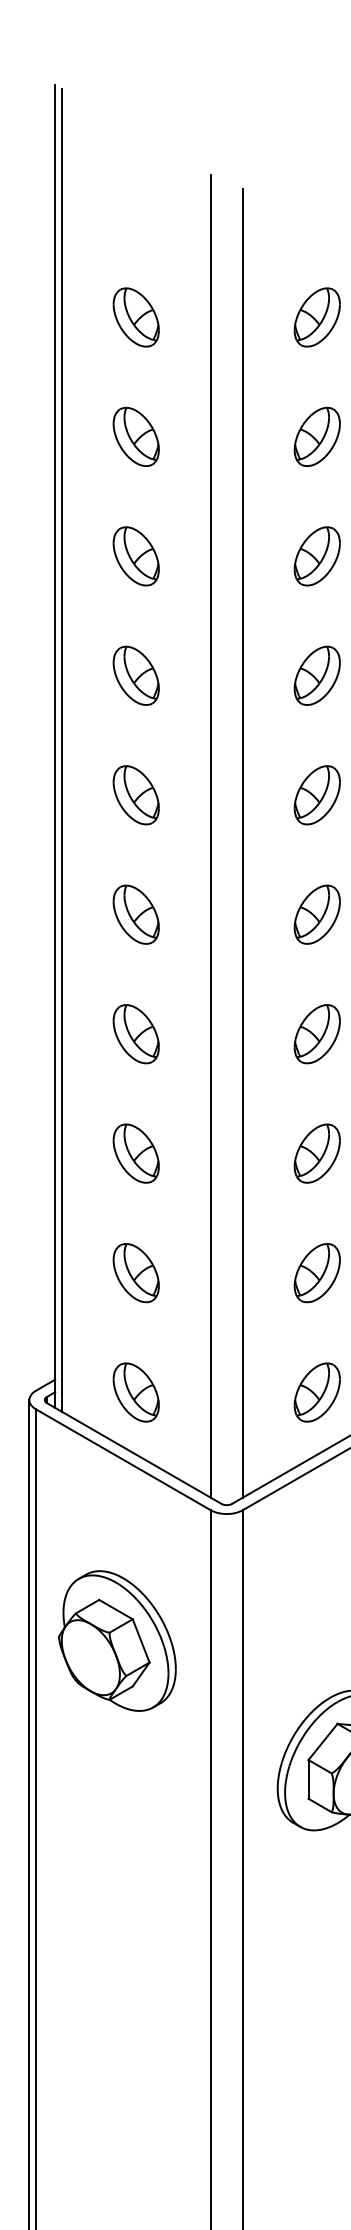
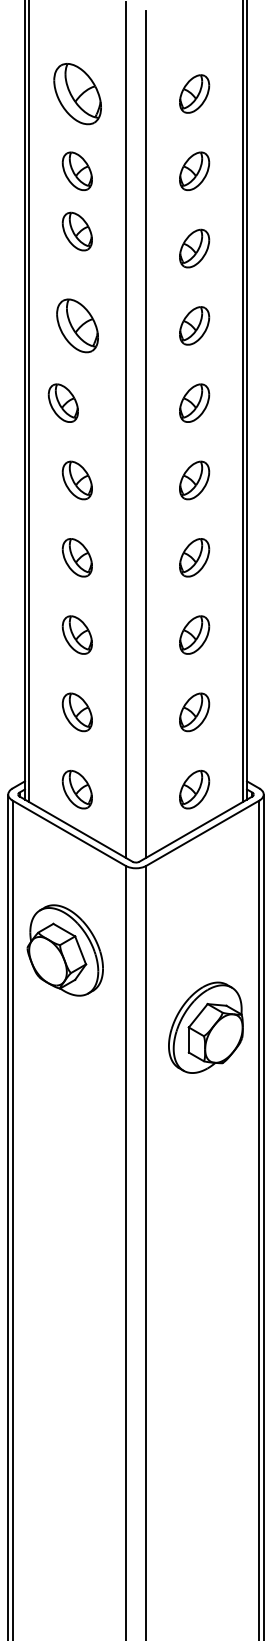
part: (134, 316) -> (76, 93), size x1.6
part: (134, 556) -> (76, 231), moved
part: (134, 675) -> (76, 325), size x1.4
part: (134, 794) -> (62, 402), moved

